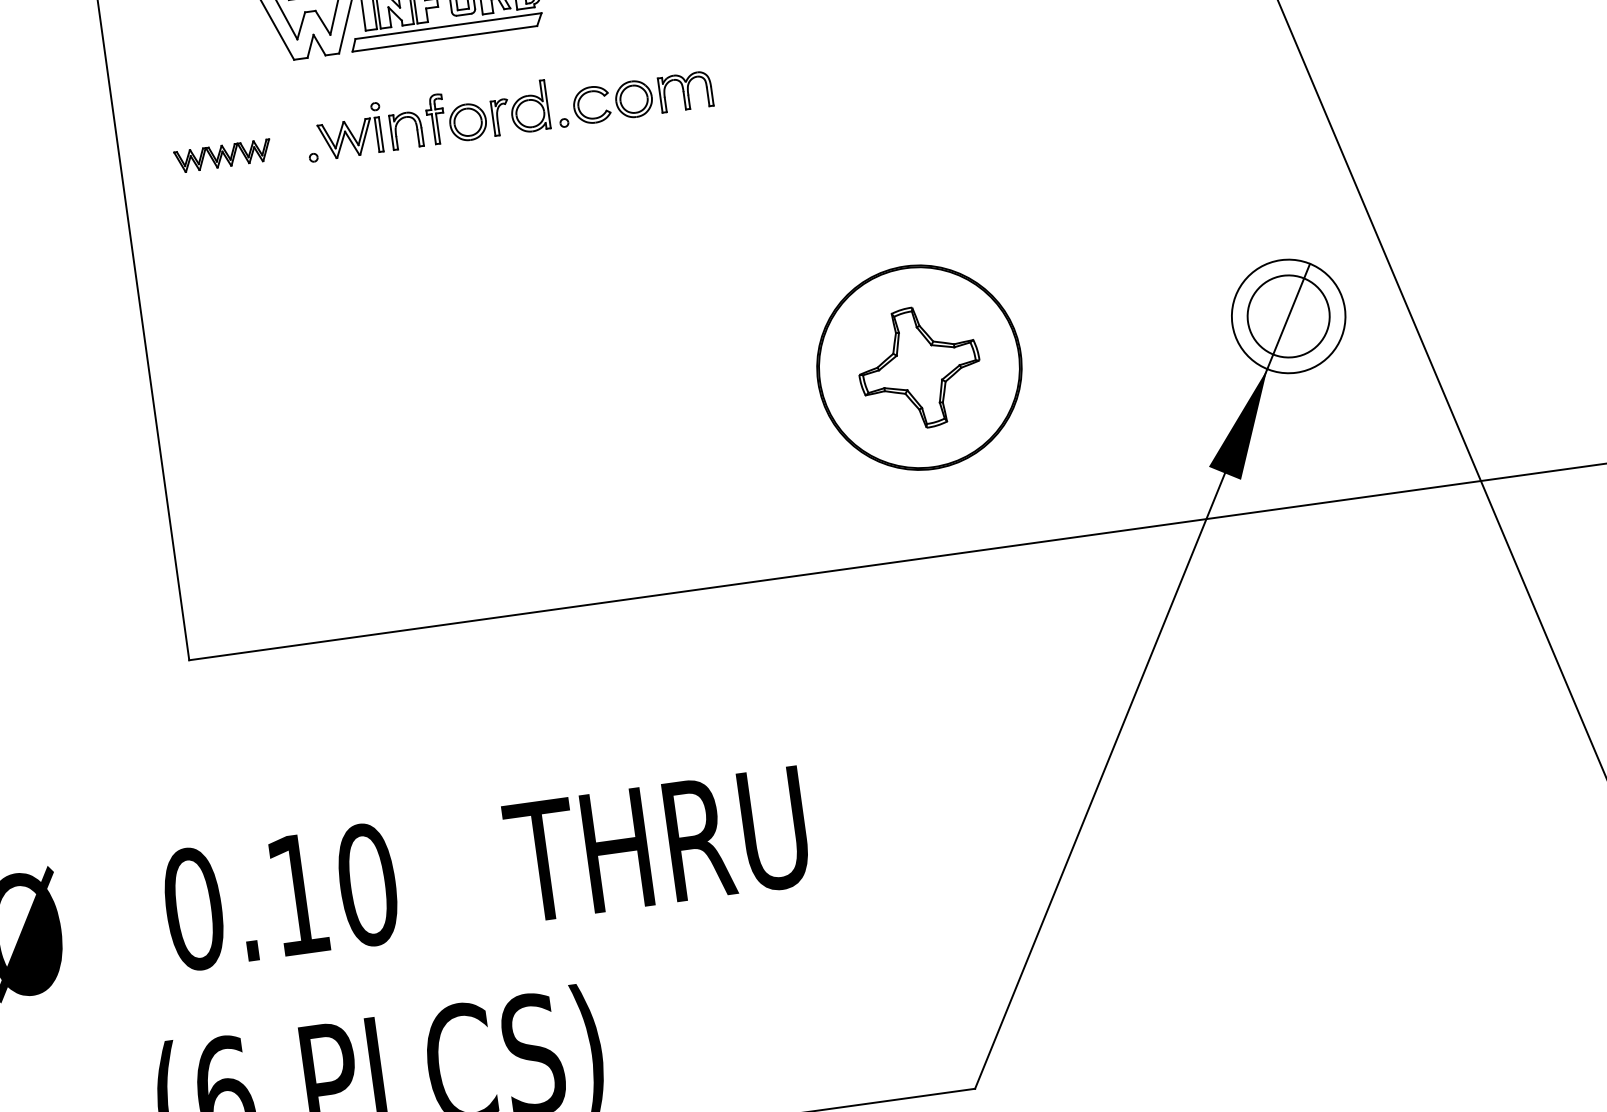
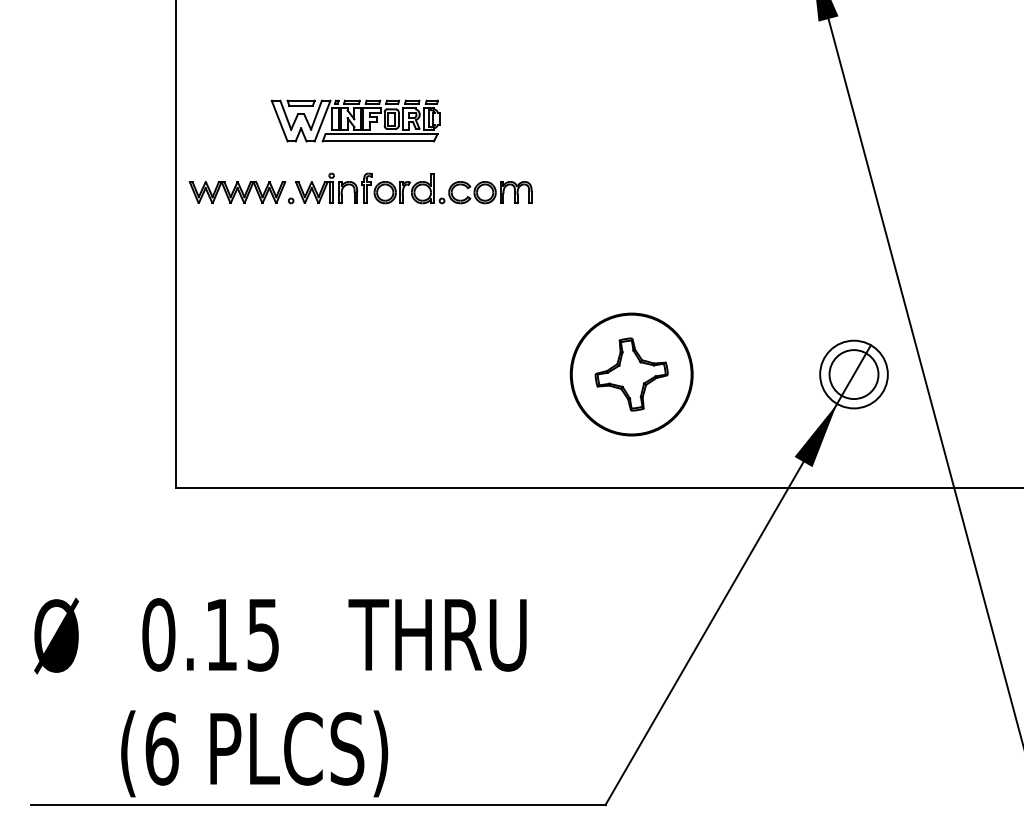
part: (222, 156) -> (237, 192), size x1.67
text: (367, 884) -> (263, 634), 0.10 -> 0.15

